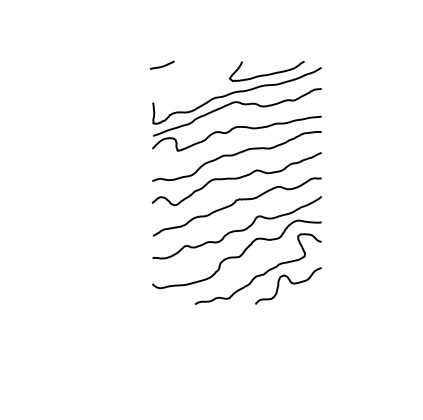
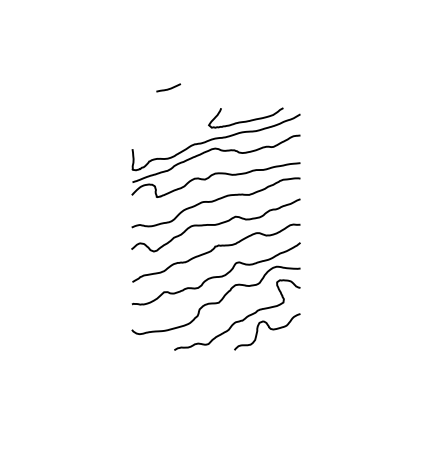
curve: (162, 65) -> (168, 88), moved

